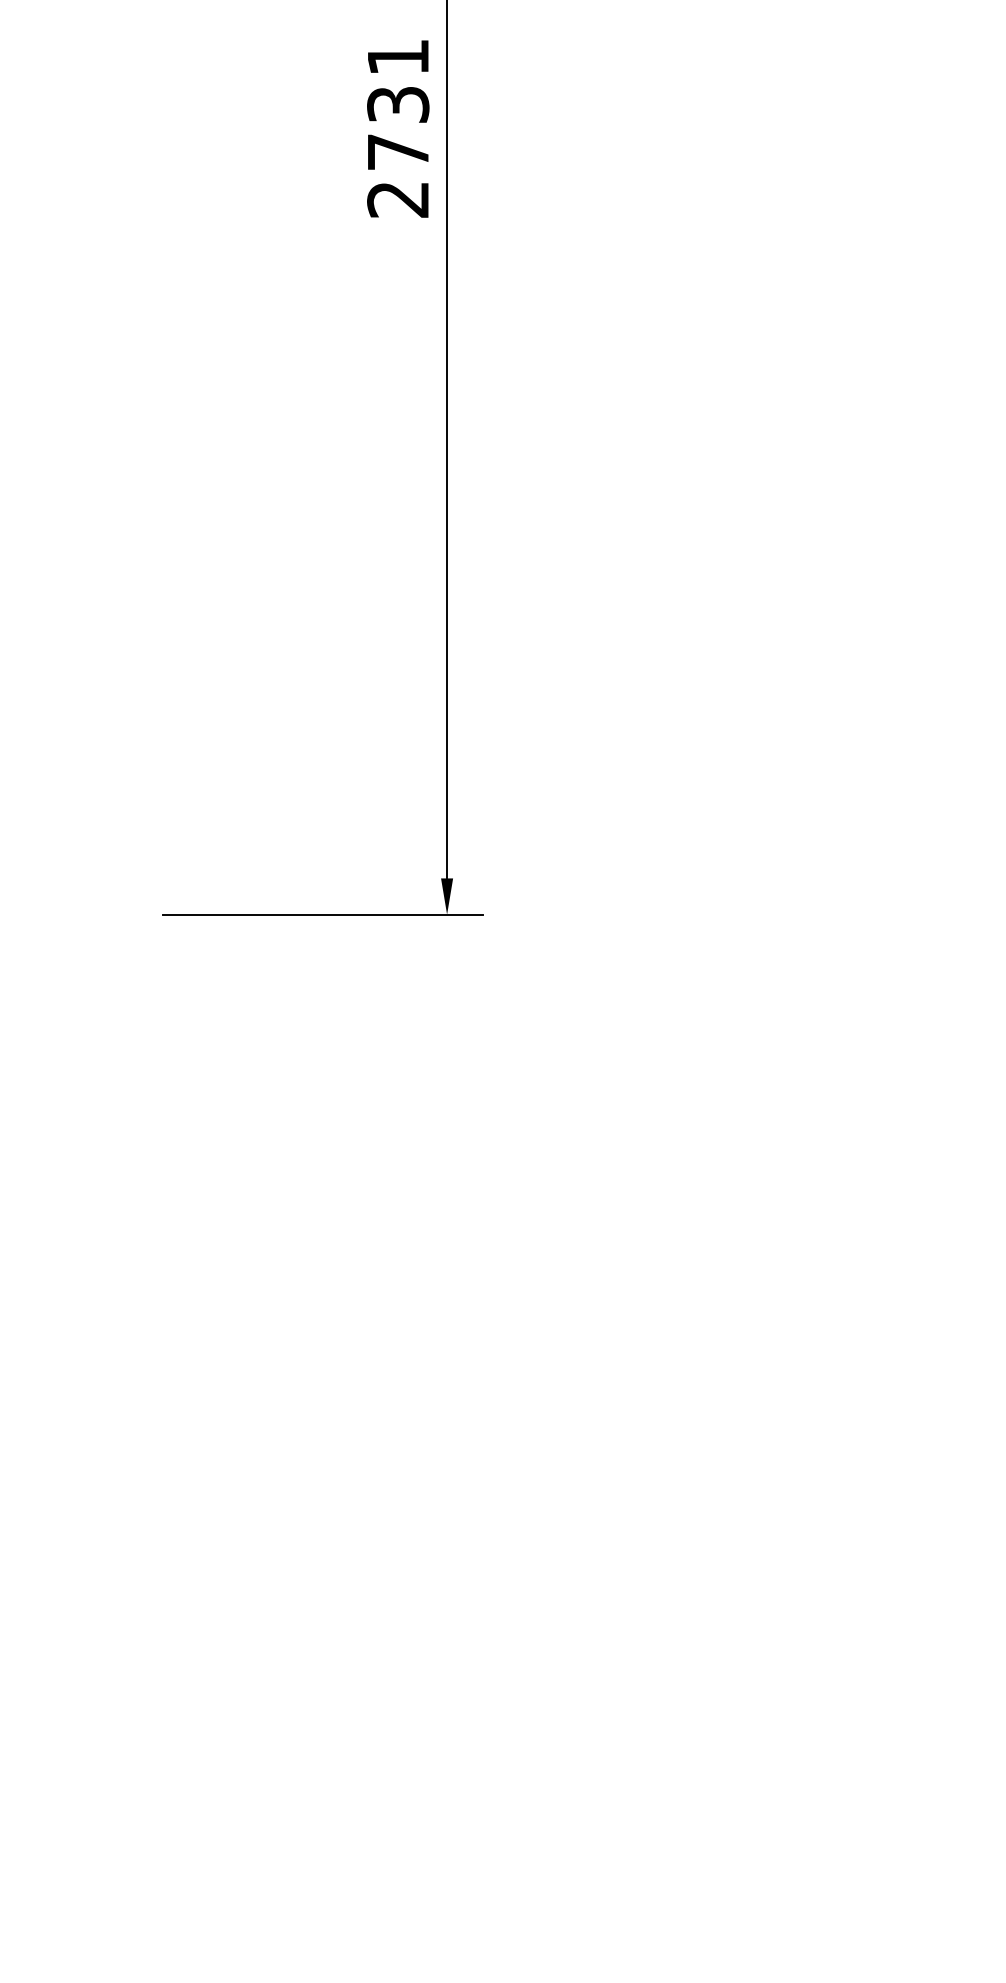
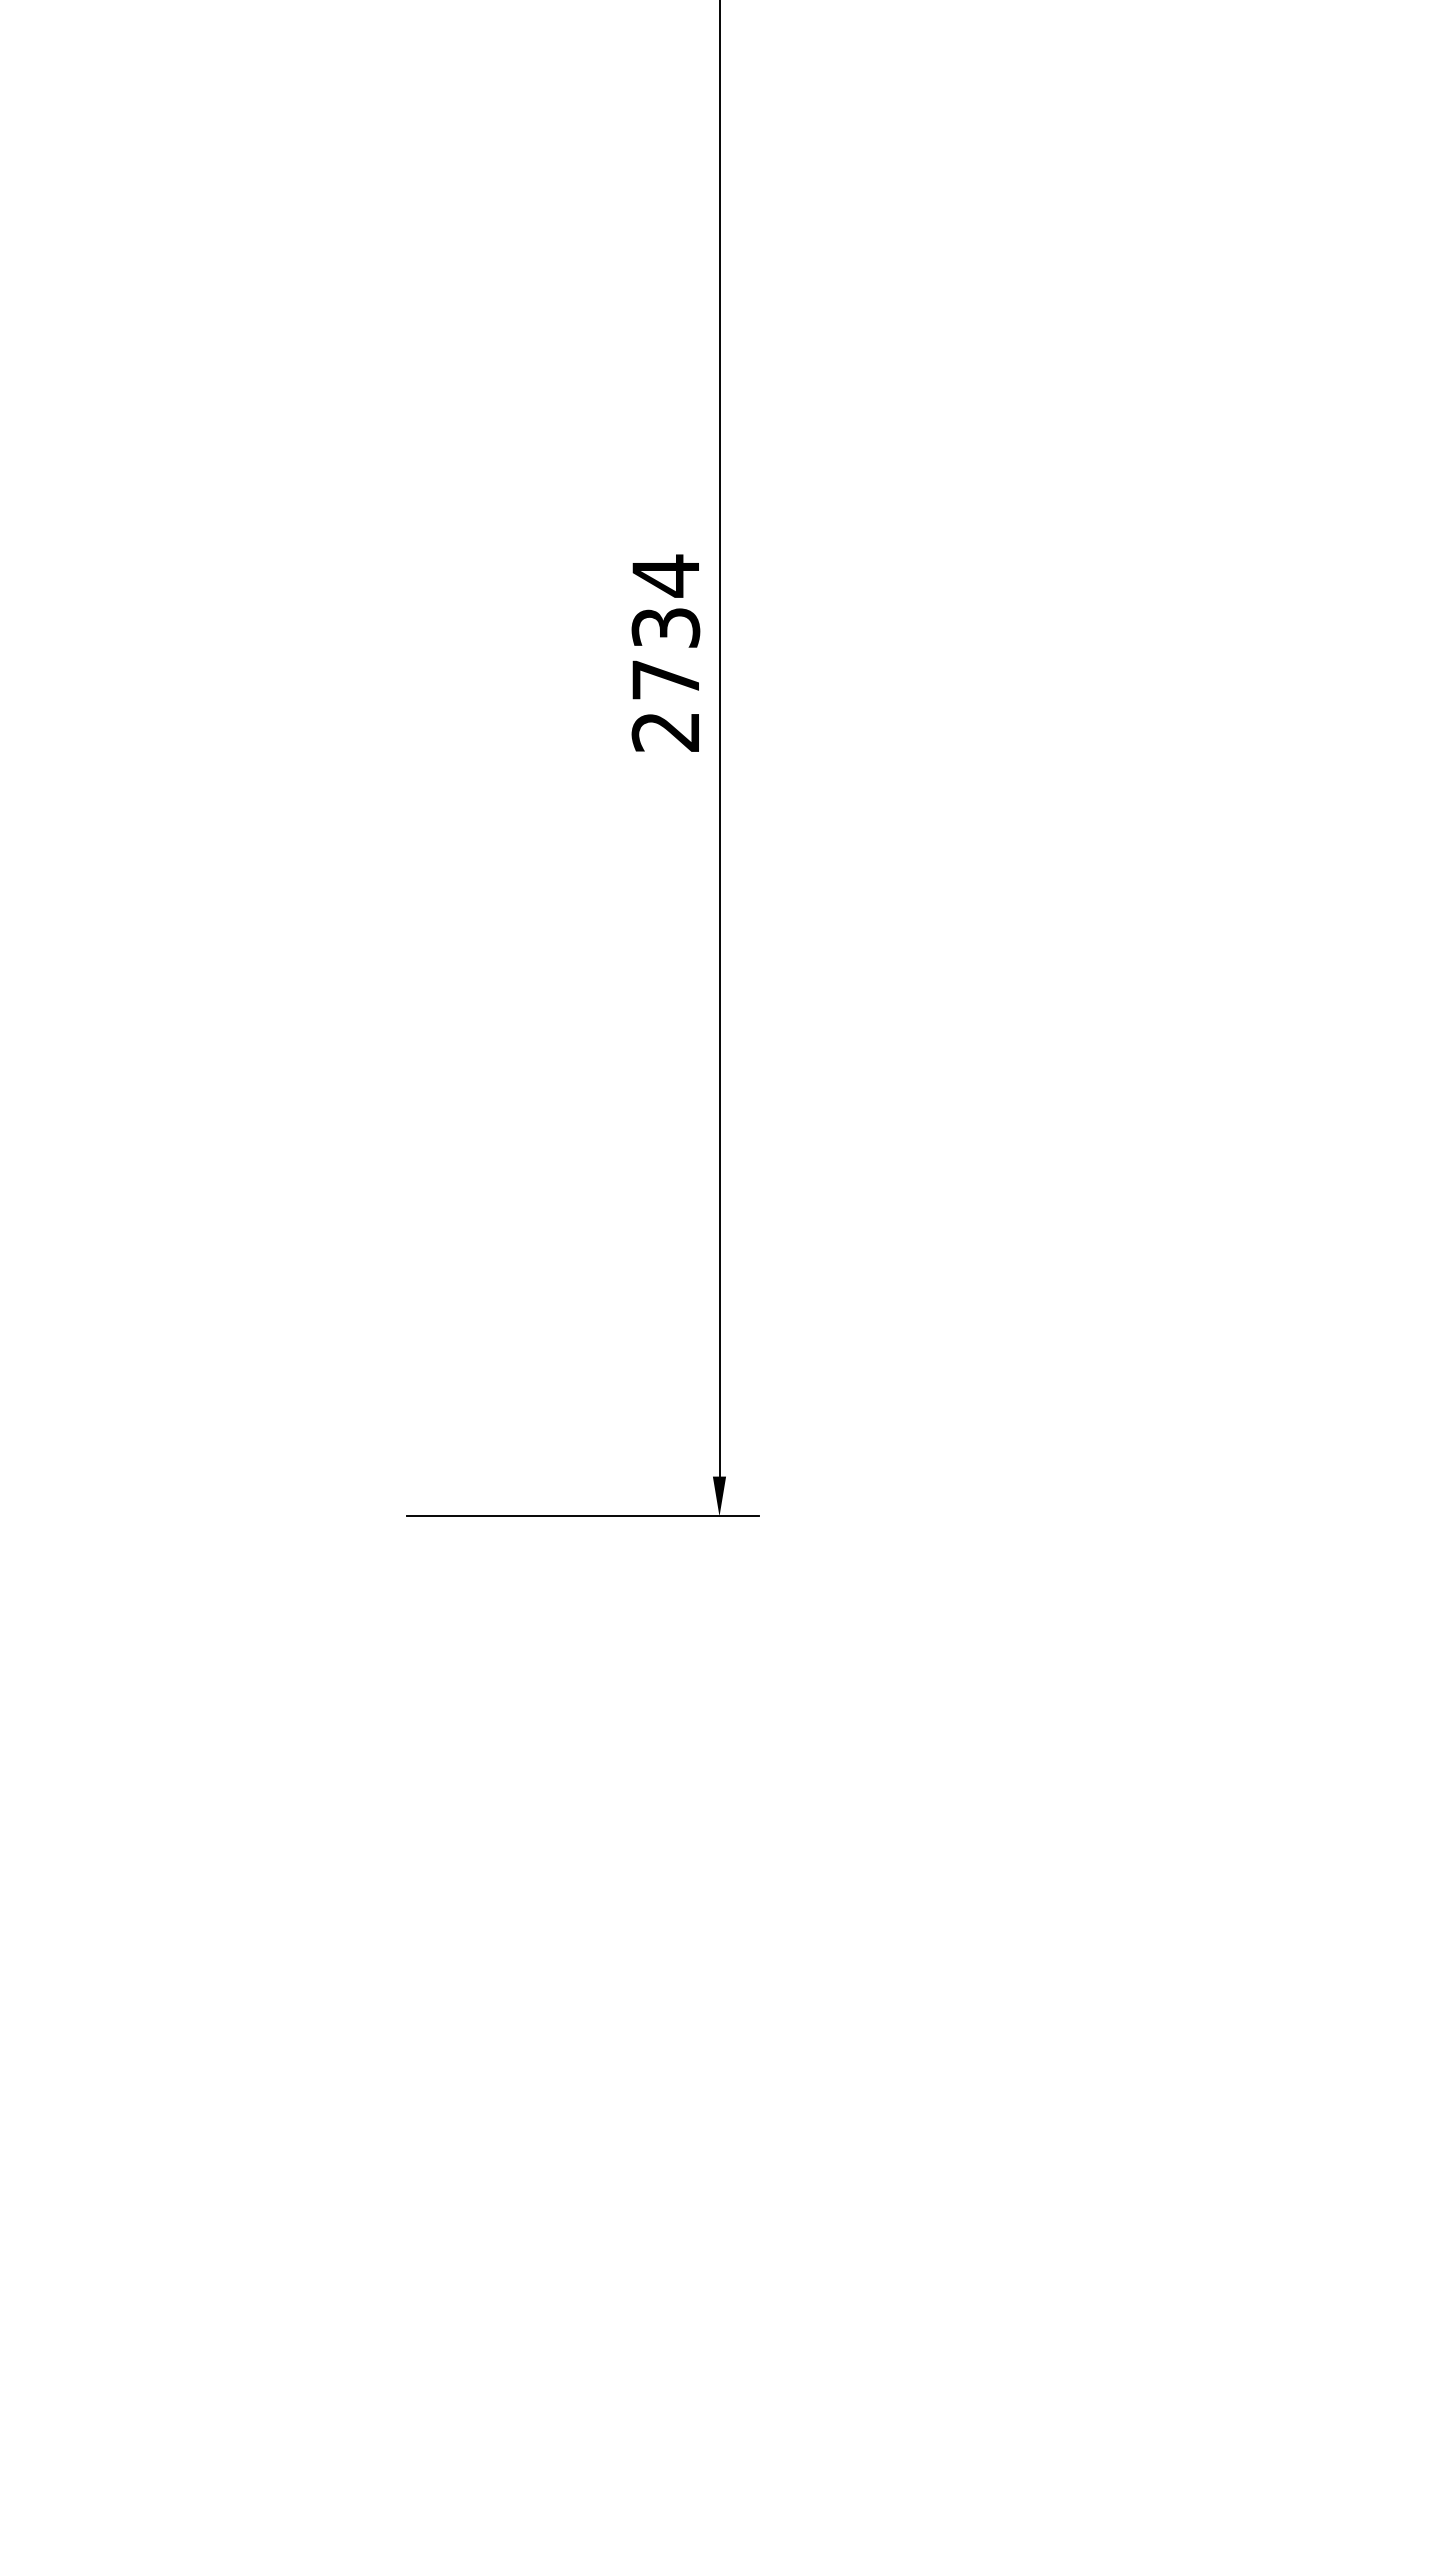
text: (397, 56) -> (665, 575), 2731 -> 2734

